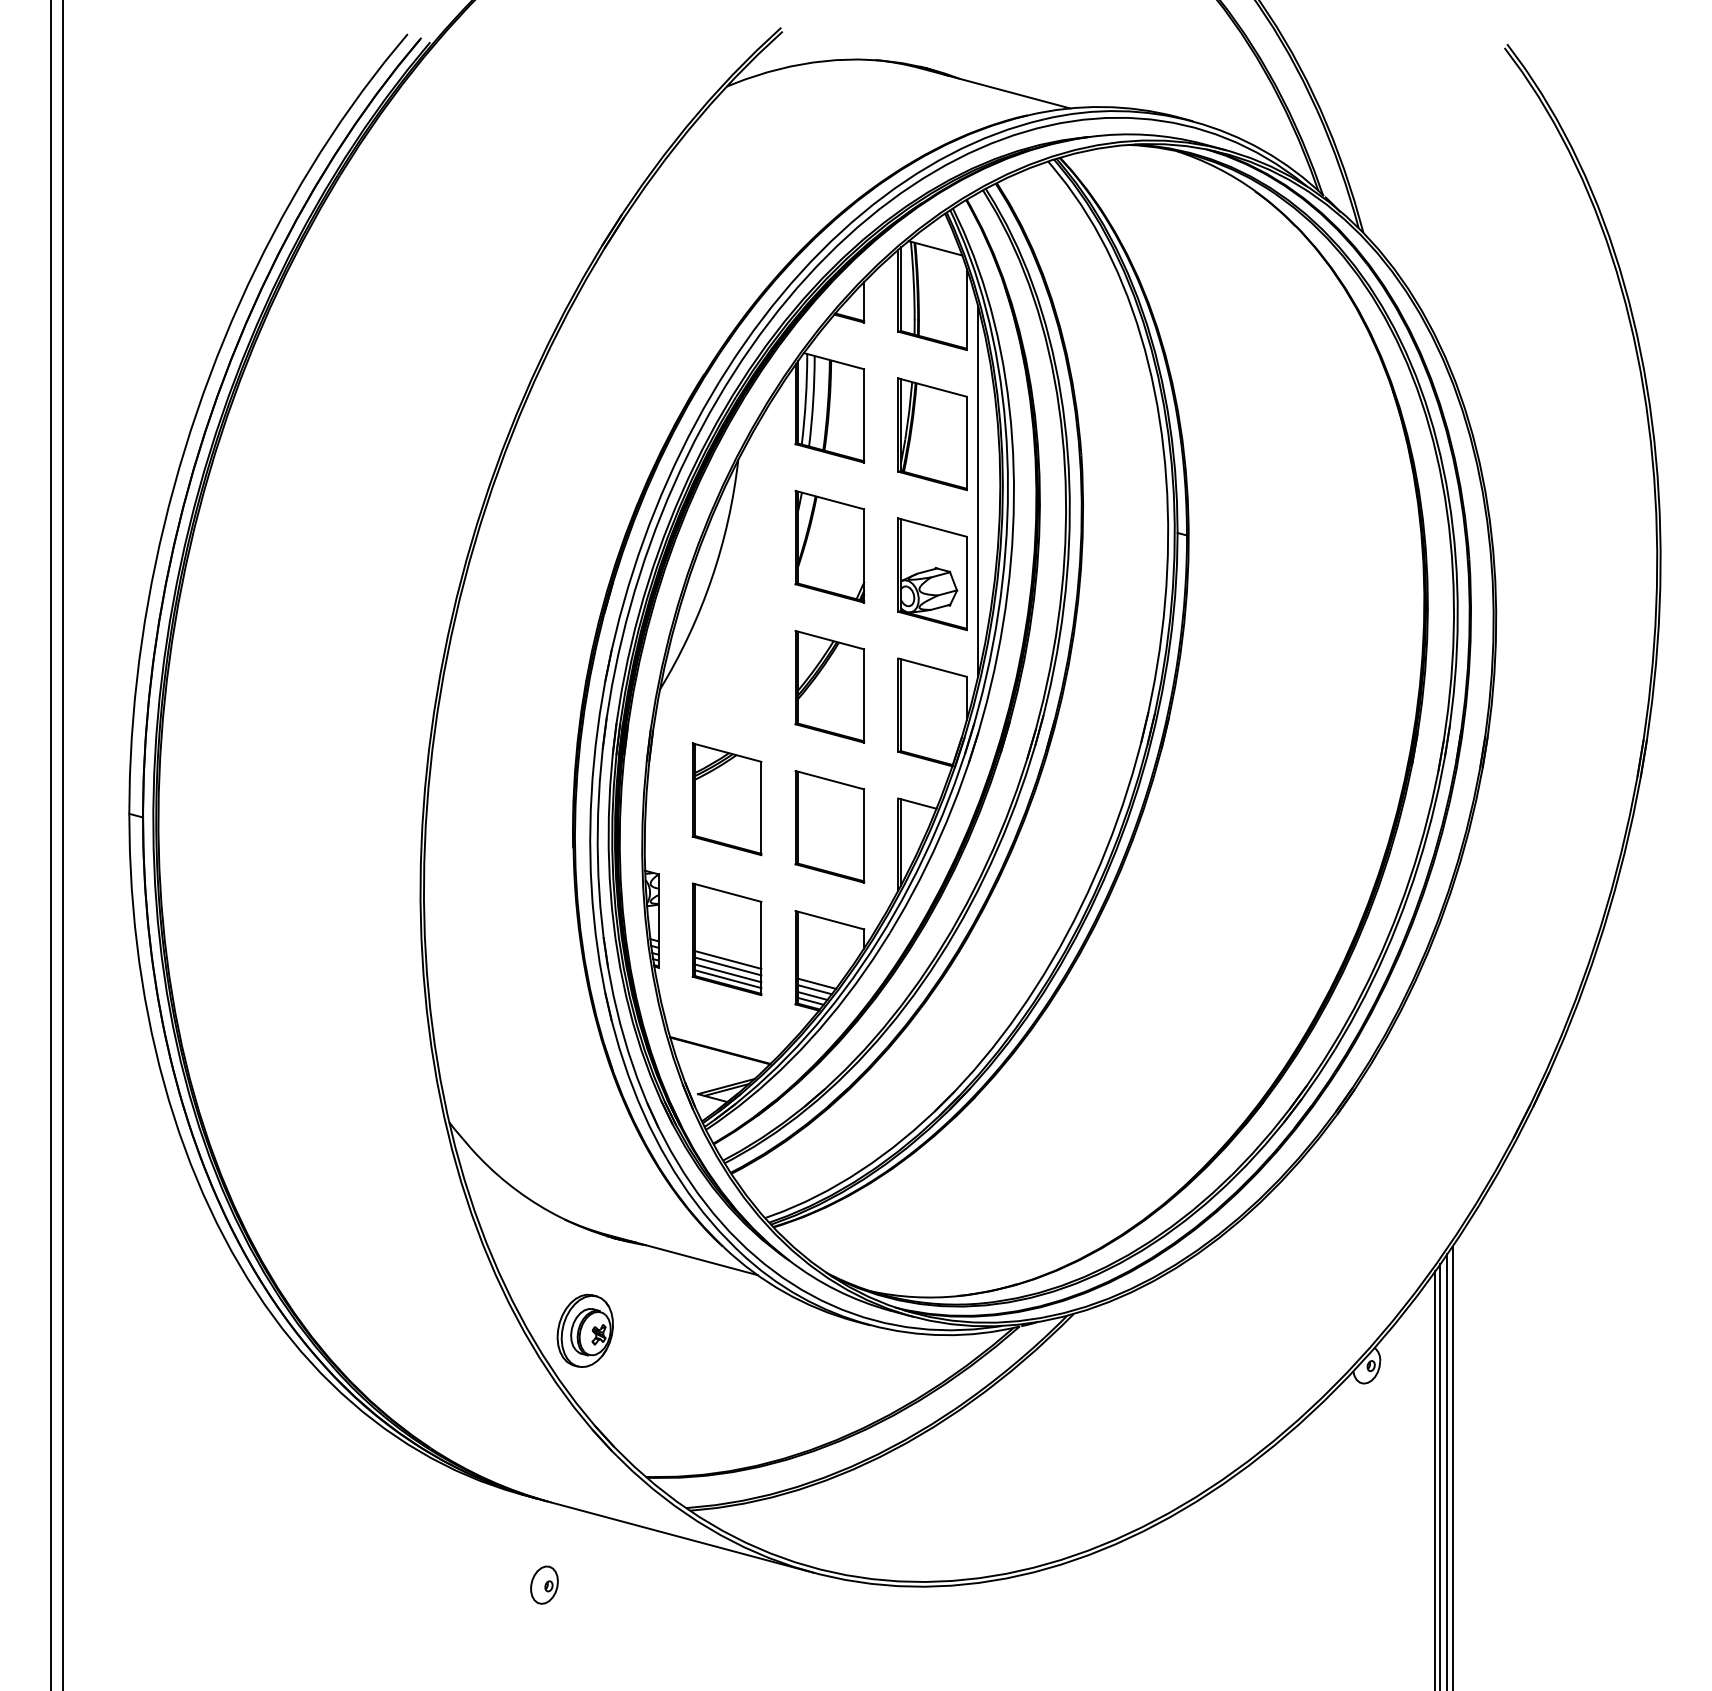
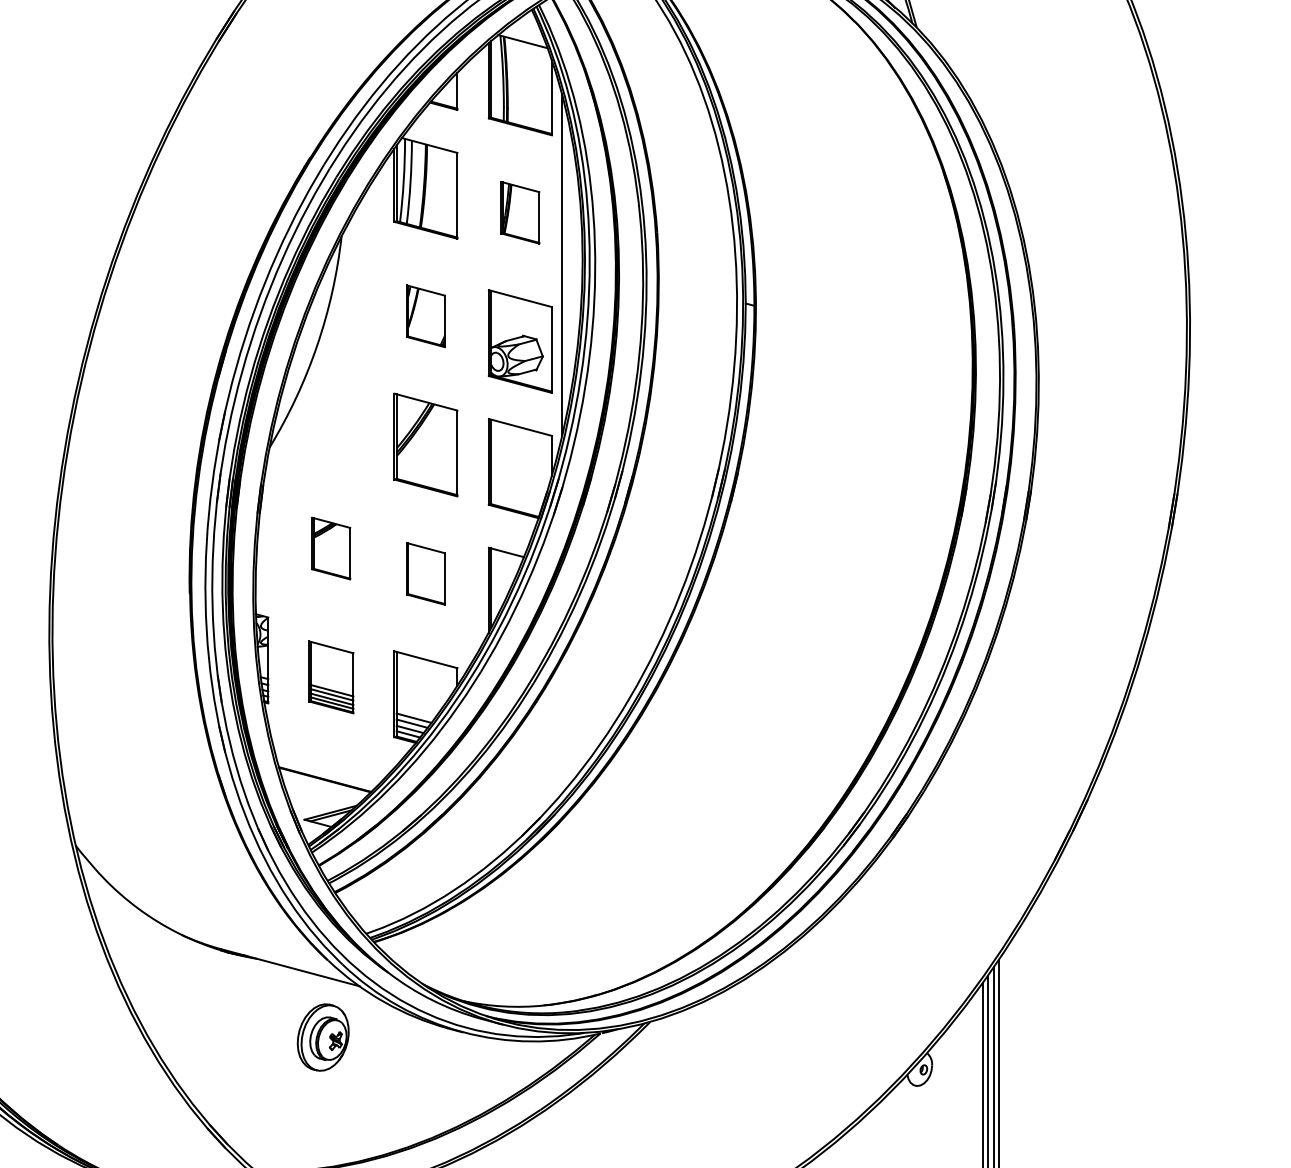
part: (932, 434) -> (520, 212), size x0.6
part: (829, 546) -> (425, 315), size x0.6
part: (726, 799) -> (330, 548), size x0.6
part: (829, 826) -> (425, 573), size x0.6
part: (726, 939) -> (330, 677), size x0.7
part: (584, 1330) -> (322, 1037), moved

